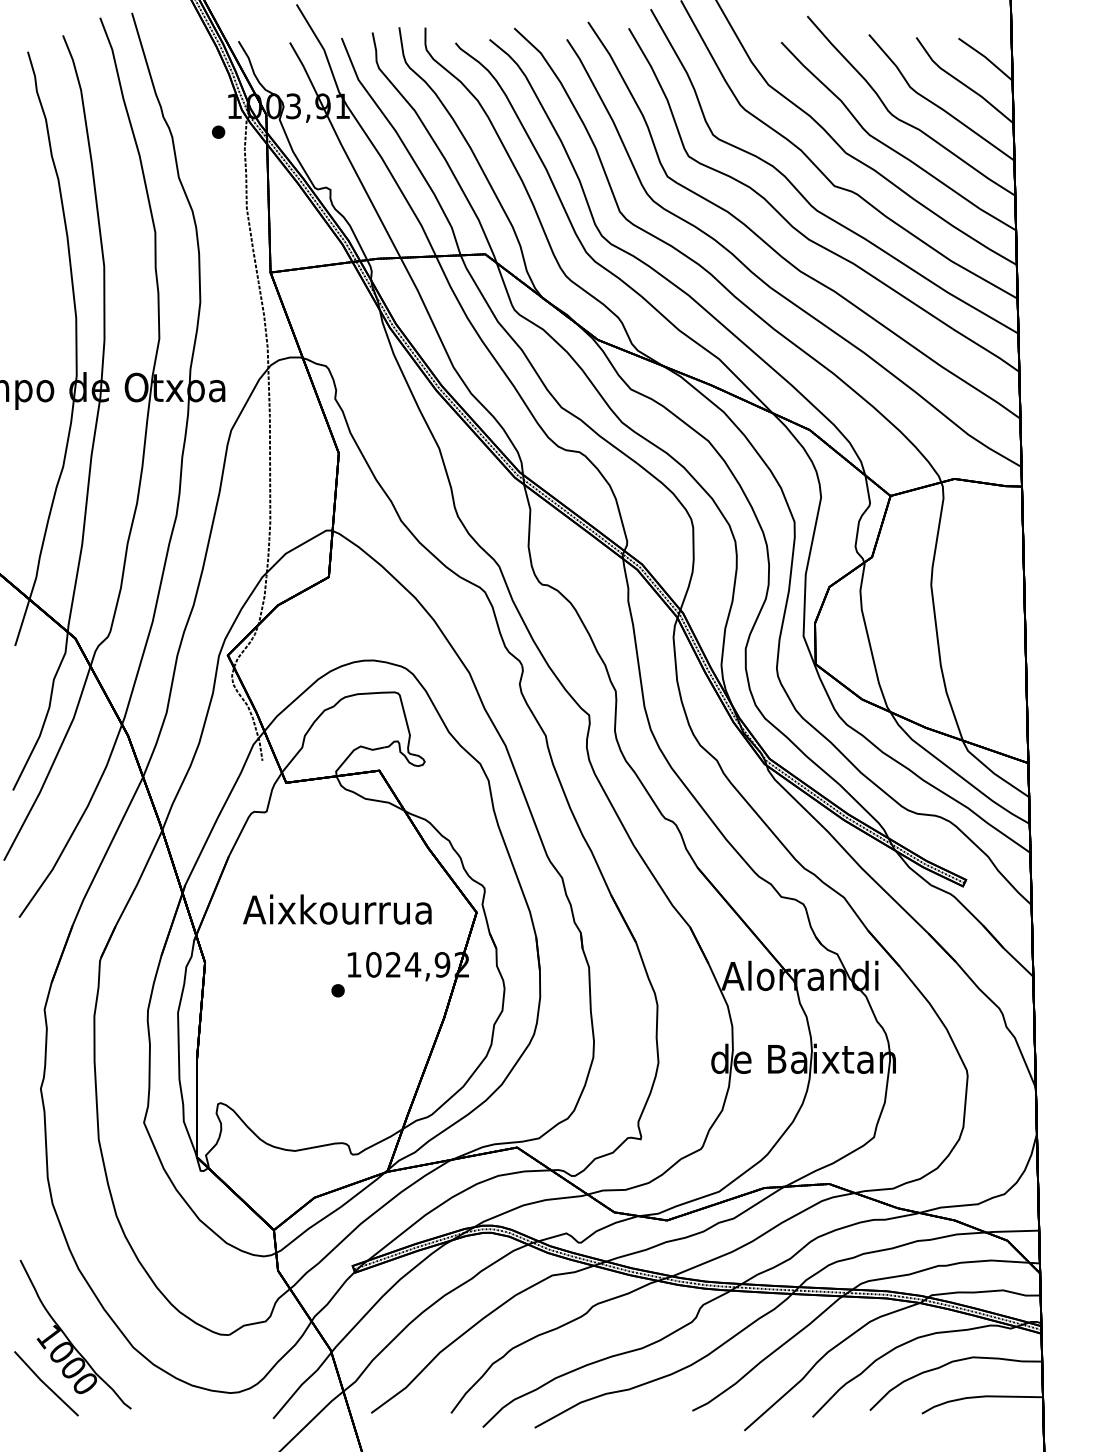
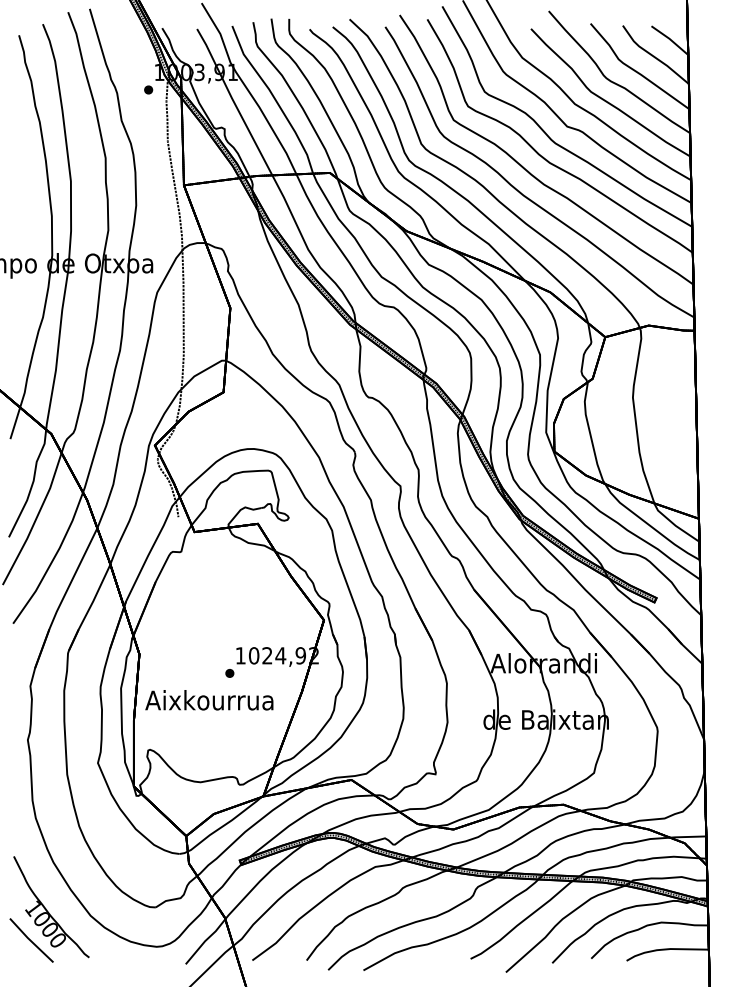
text: (337, 909) -> (209, 700), moved

